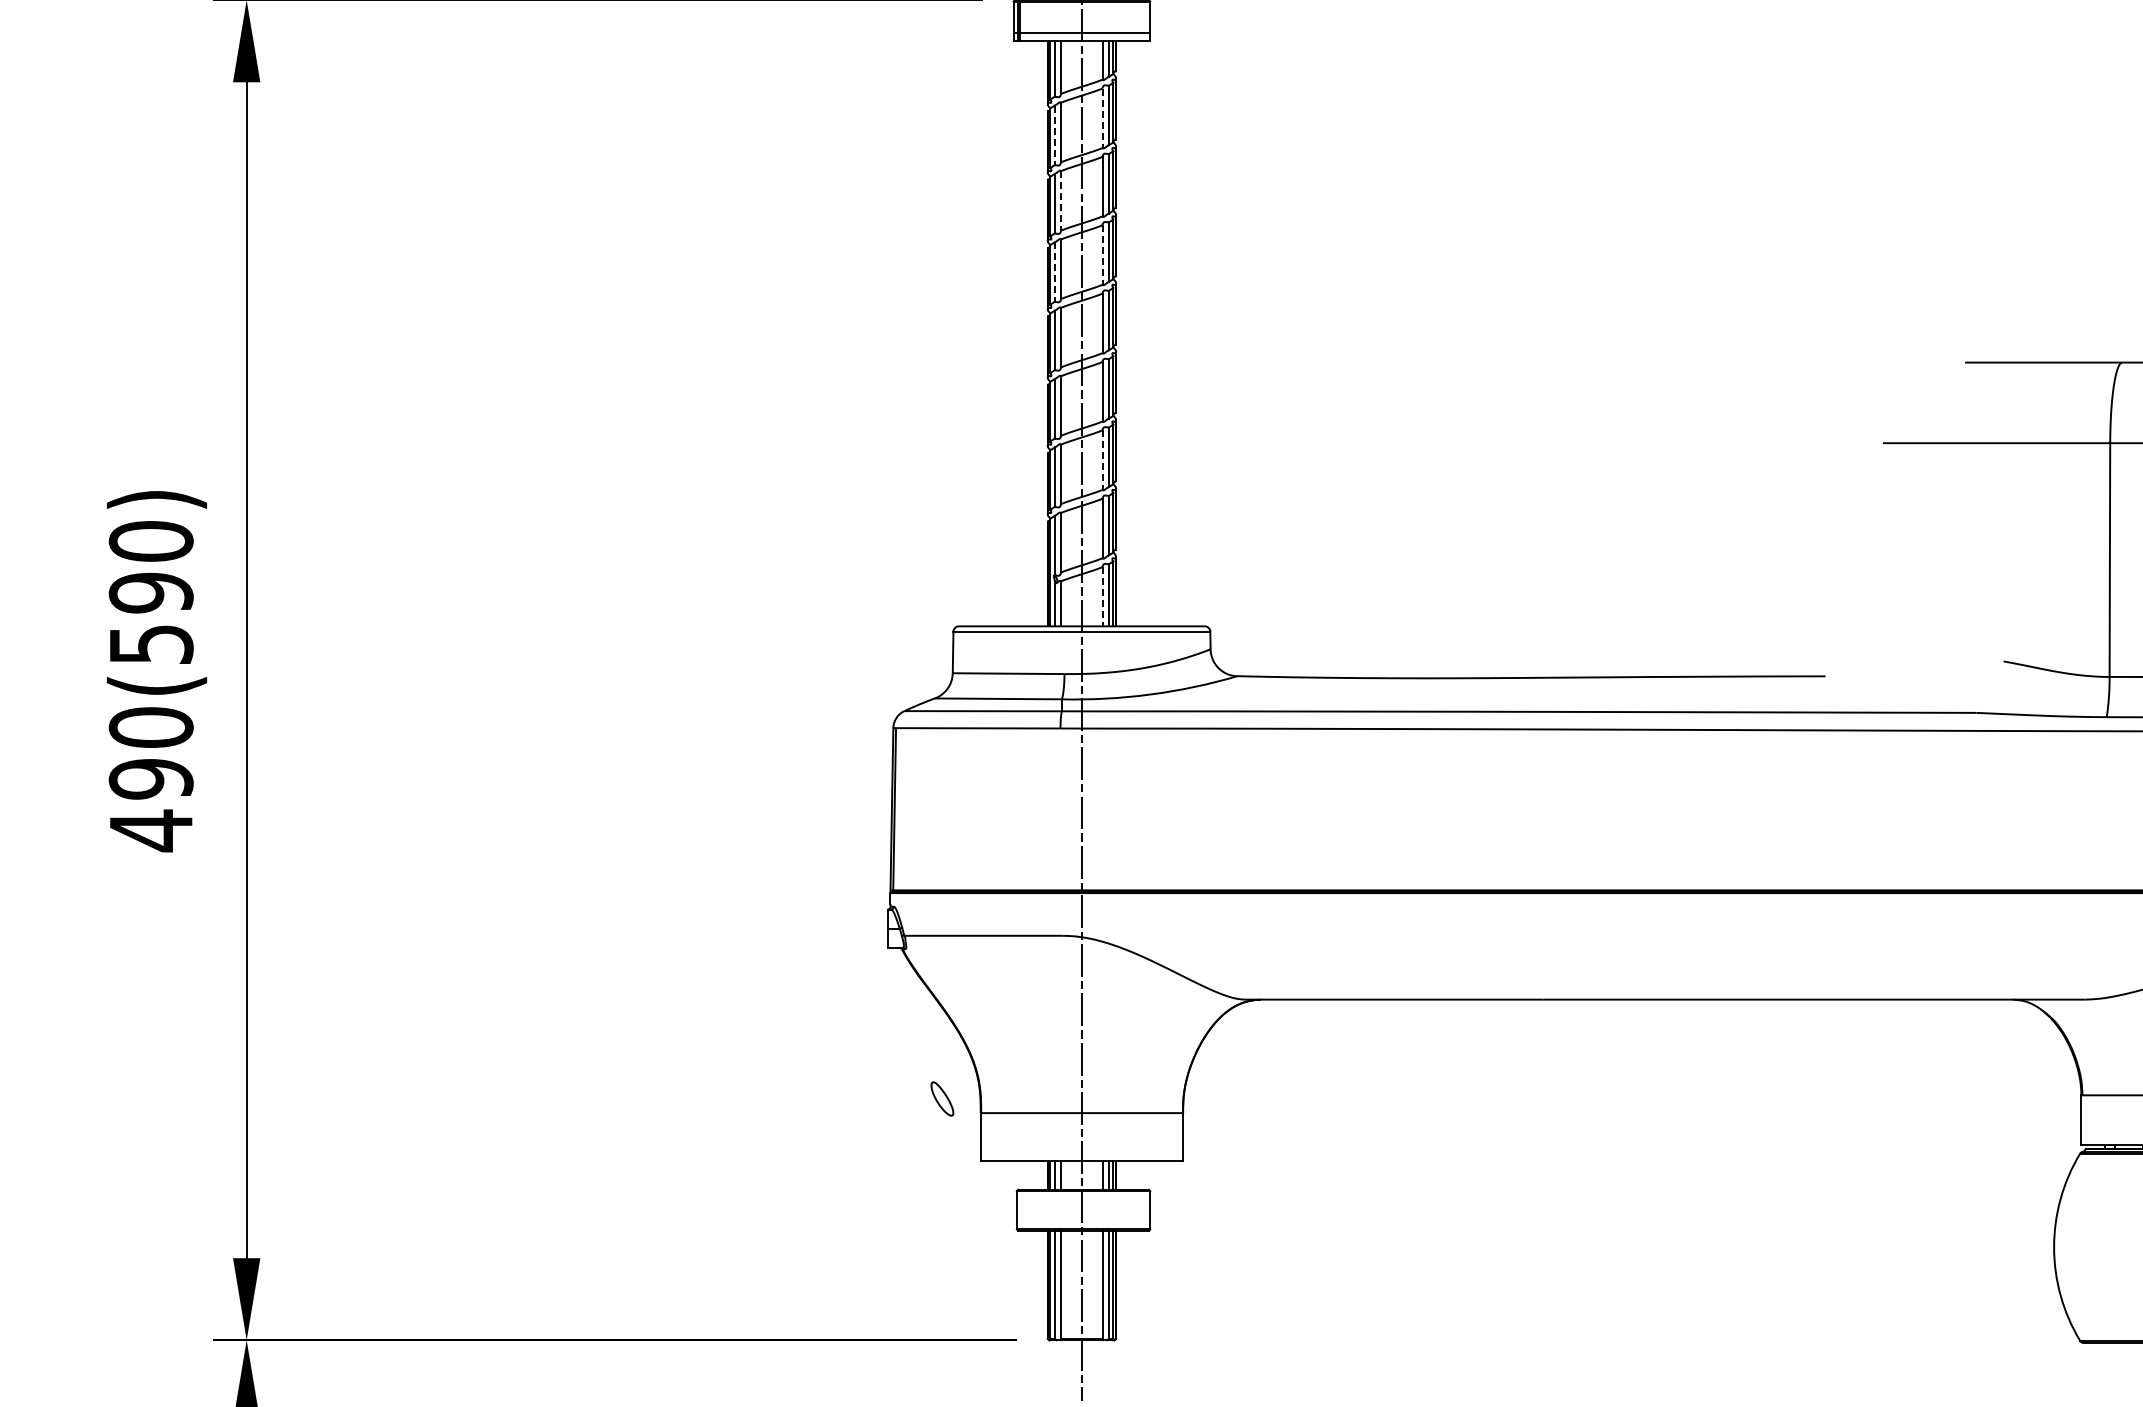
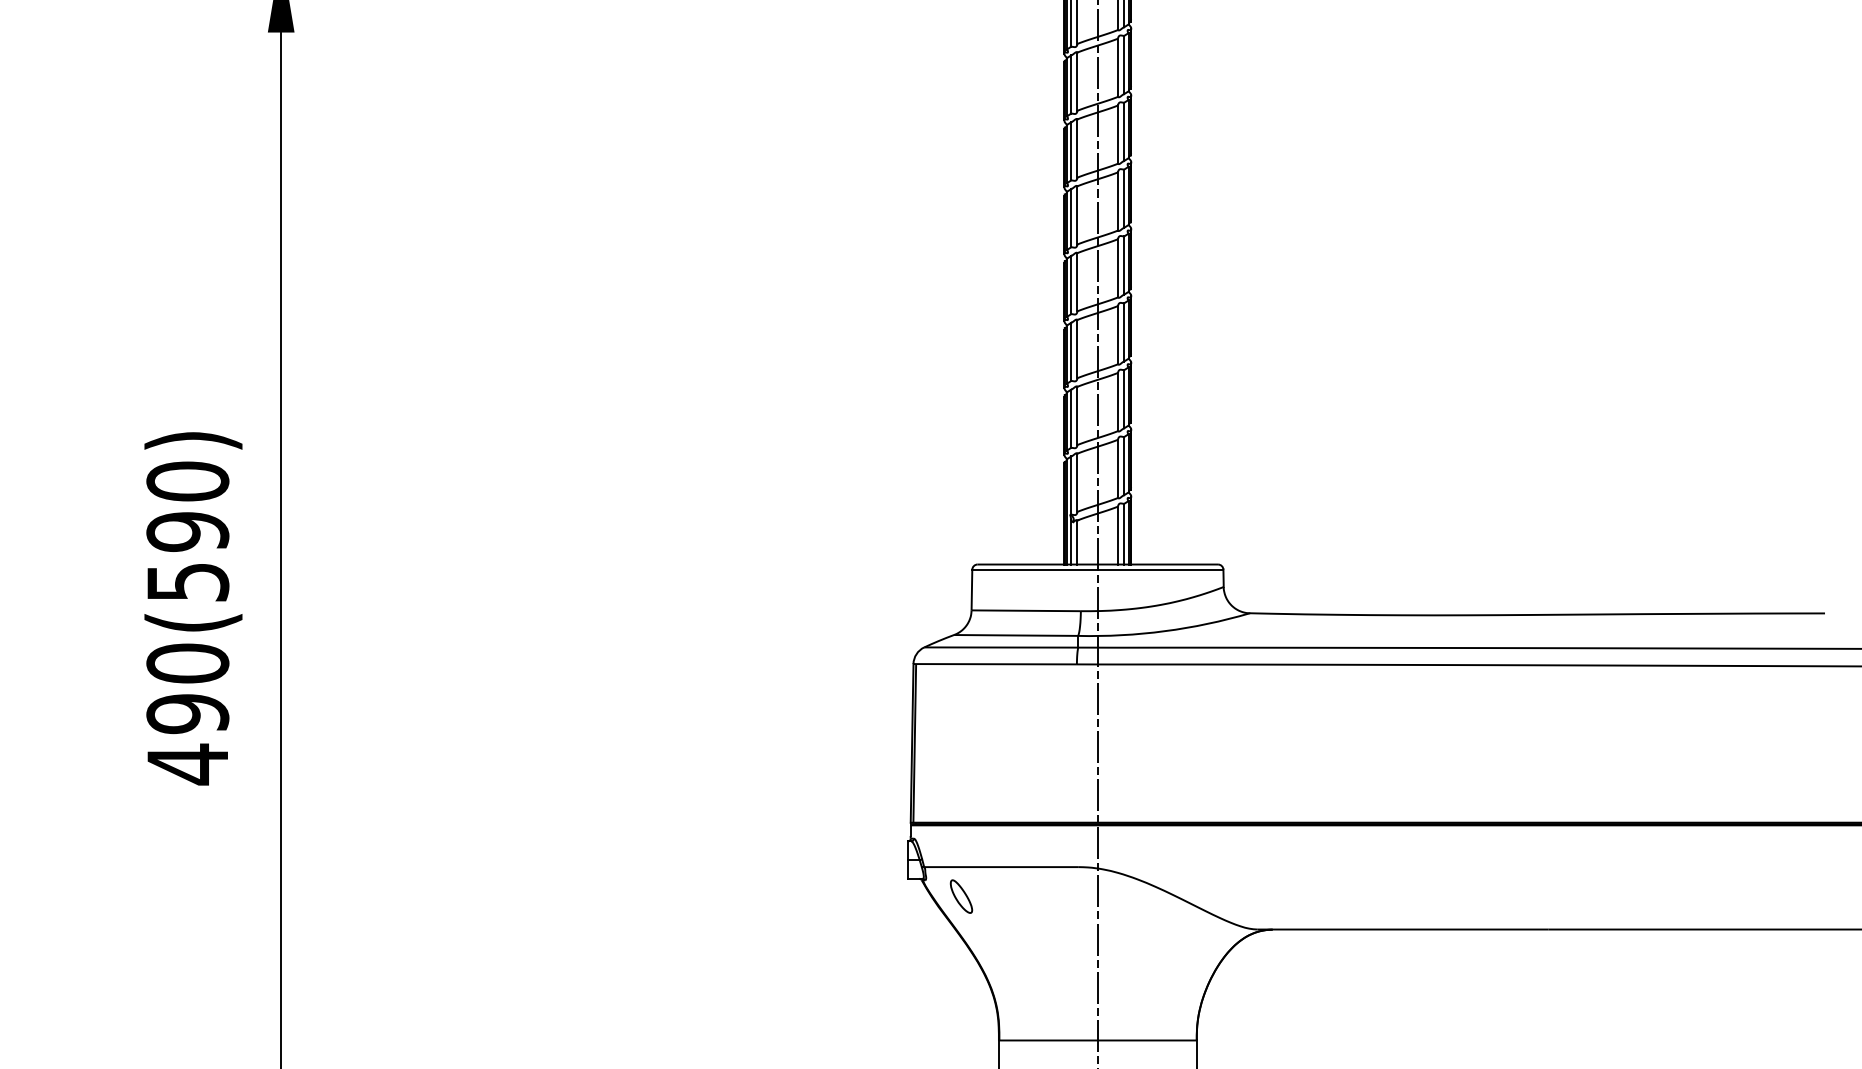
line: (1102, 118) -> (1118, 67), dashed -> solid
line: (1054, 135) -> (1071, 84), dashed -> solid
line: (1060, 200) -> (1076, 148), dashed -> solid
line: (1102, 255) -> (1118, 201), dashed -> solid
line: (1054, 272) -> (1071, 218), dashed -> solid
line: (1102, 460) -> (1118, 402), dashed -> solid
line: (1102, 596) -> (1118, 535), dashed -> solid
part: (942, 1098) -> (961, 896), moved

